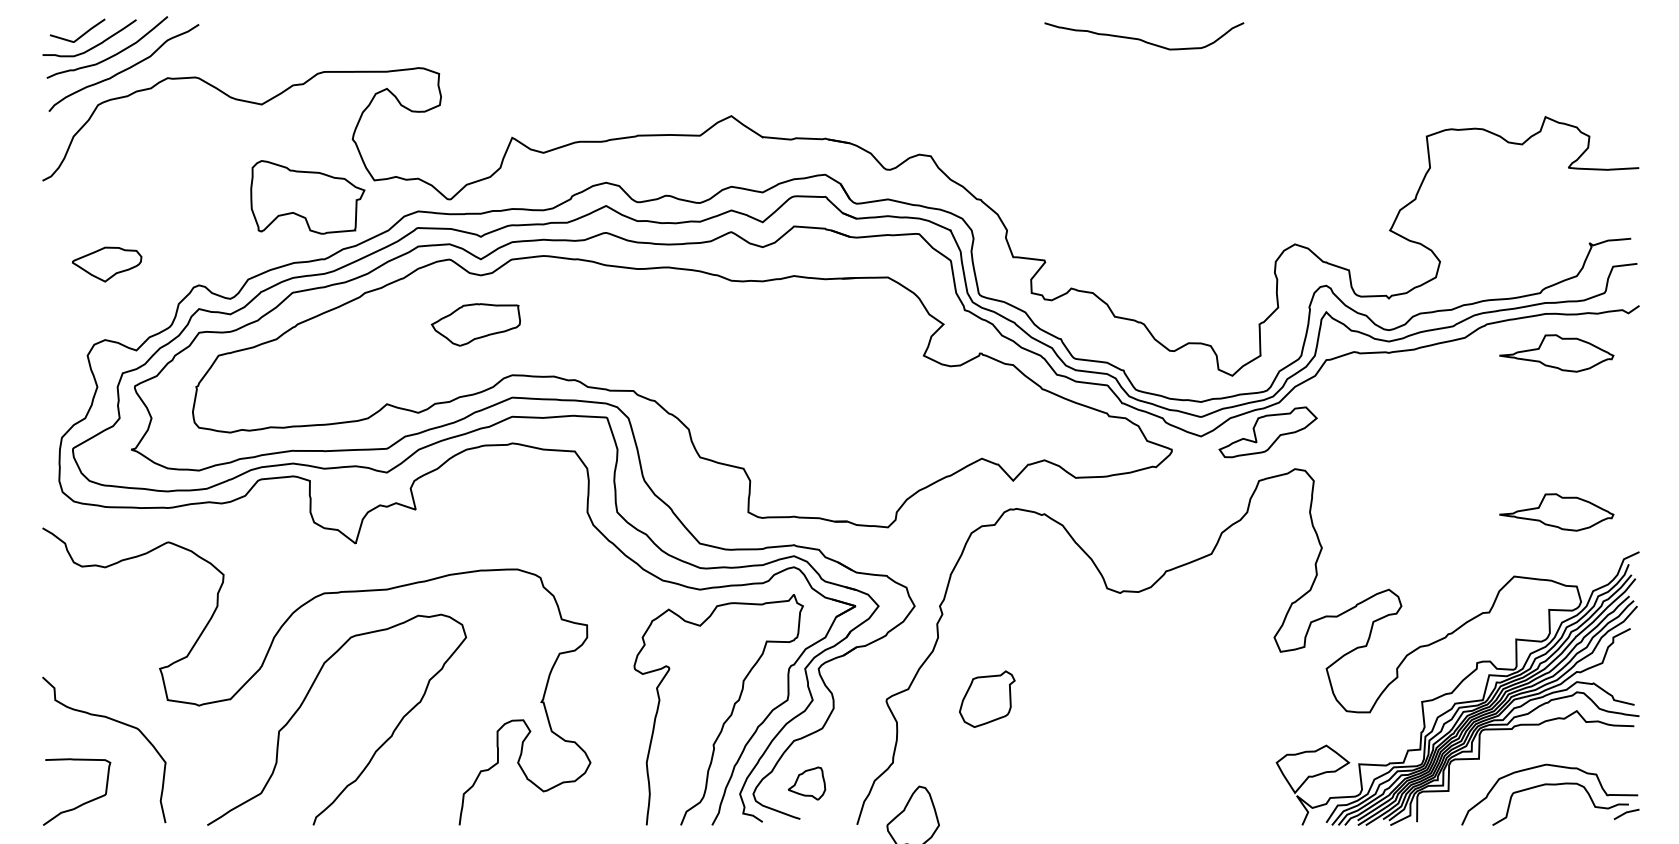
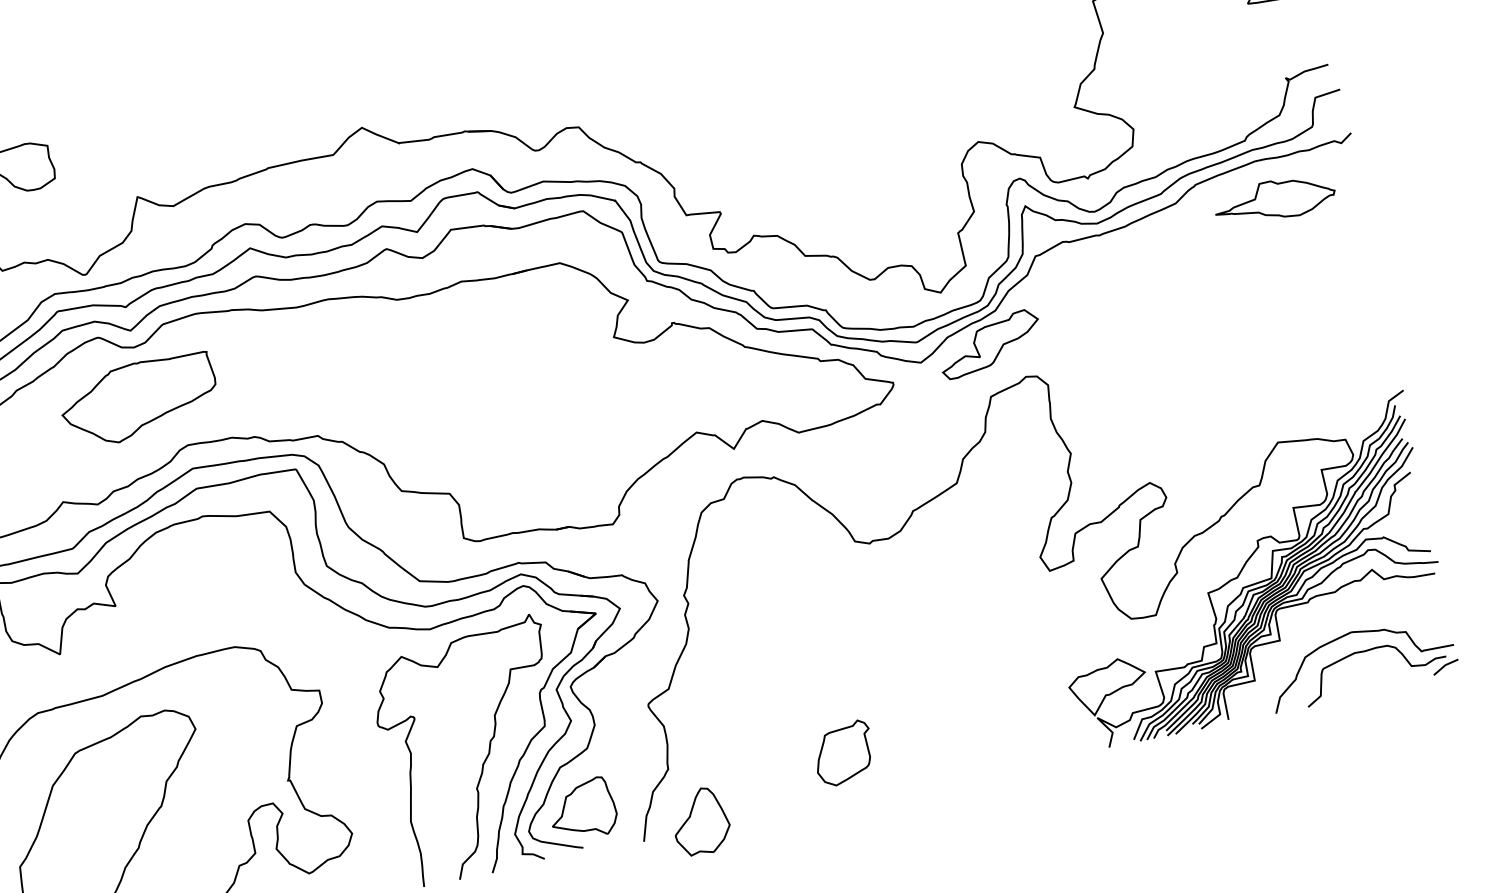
part: (475, 324) -> (138, 399), size x1.67
part: (1556, 512) -> (1308, 366), removed
part: (987, 698) -> (843, 752), moved
part: (806, 783) -> (582, 809), size x1.67

